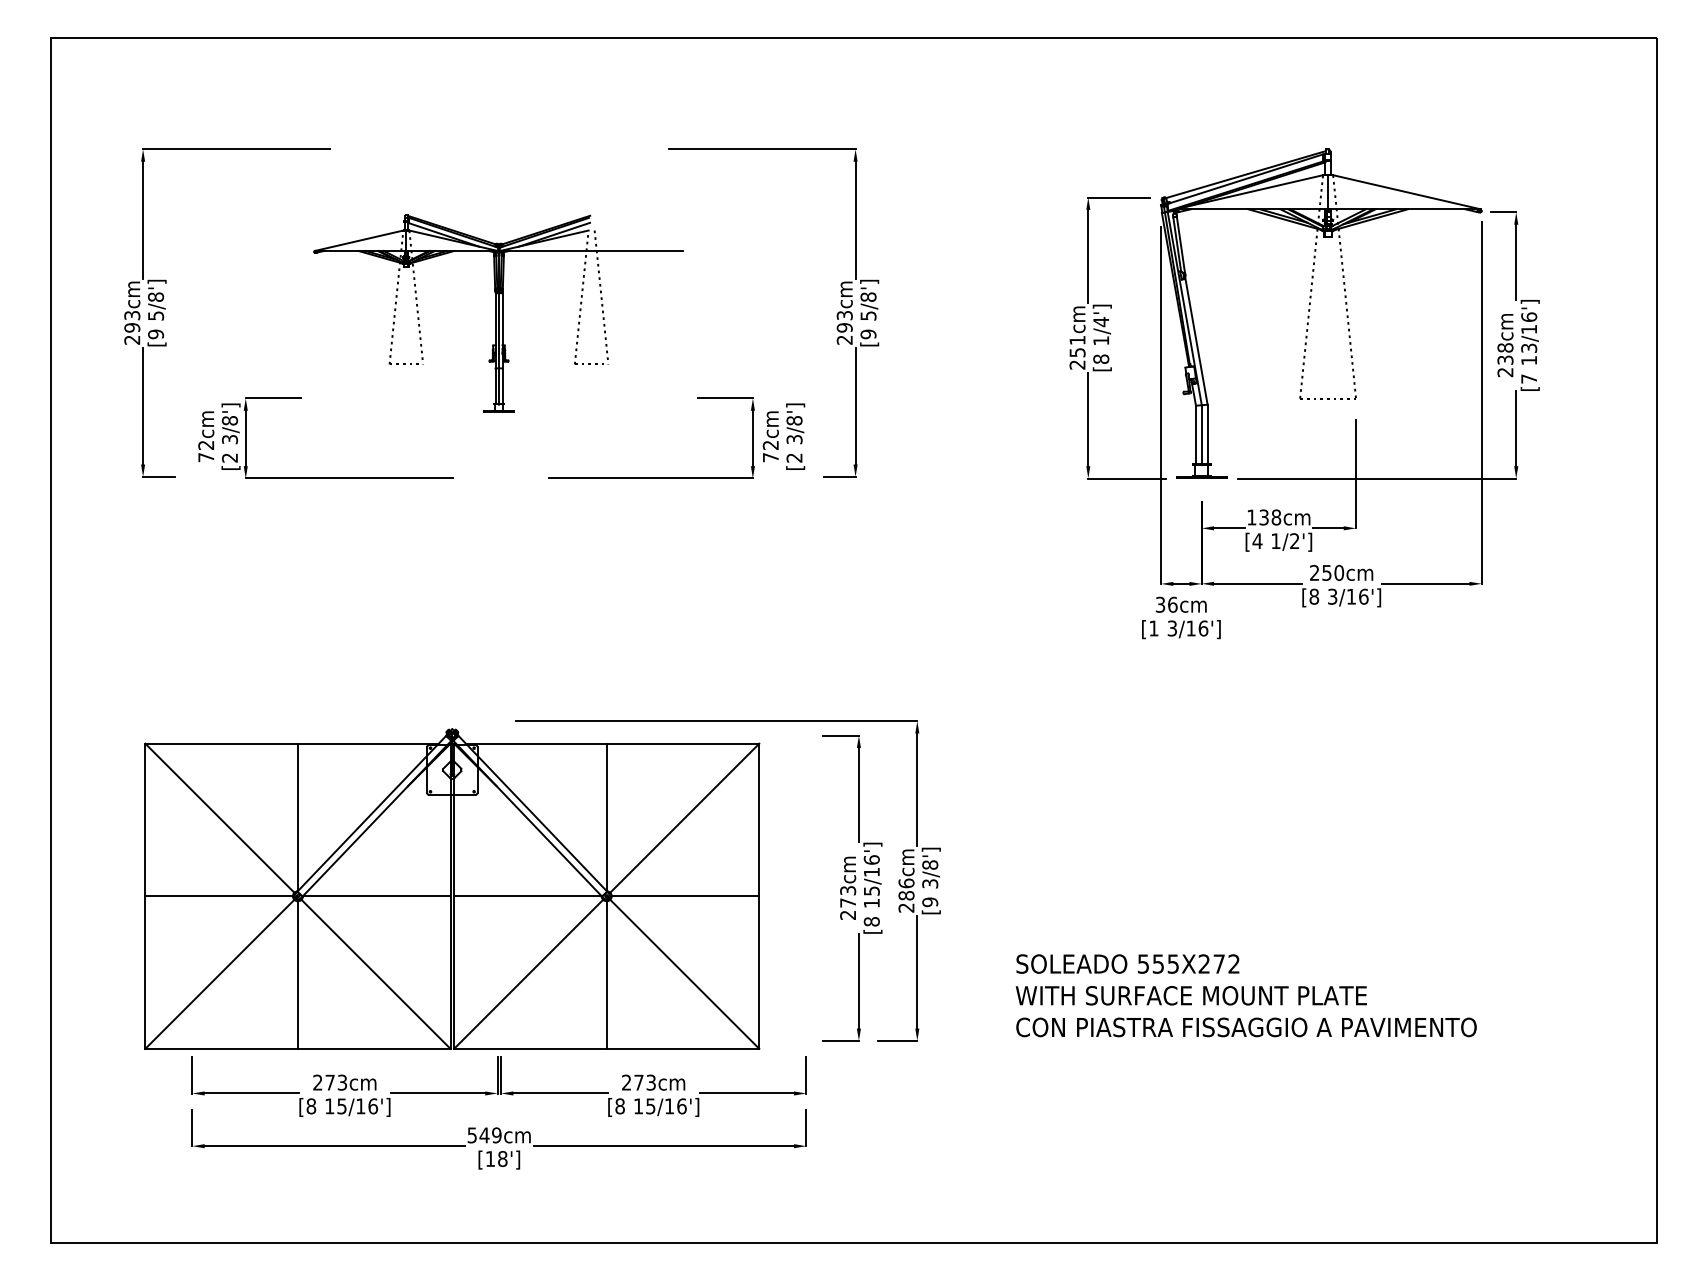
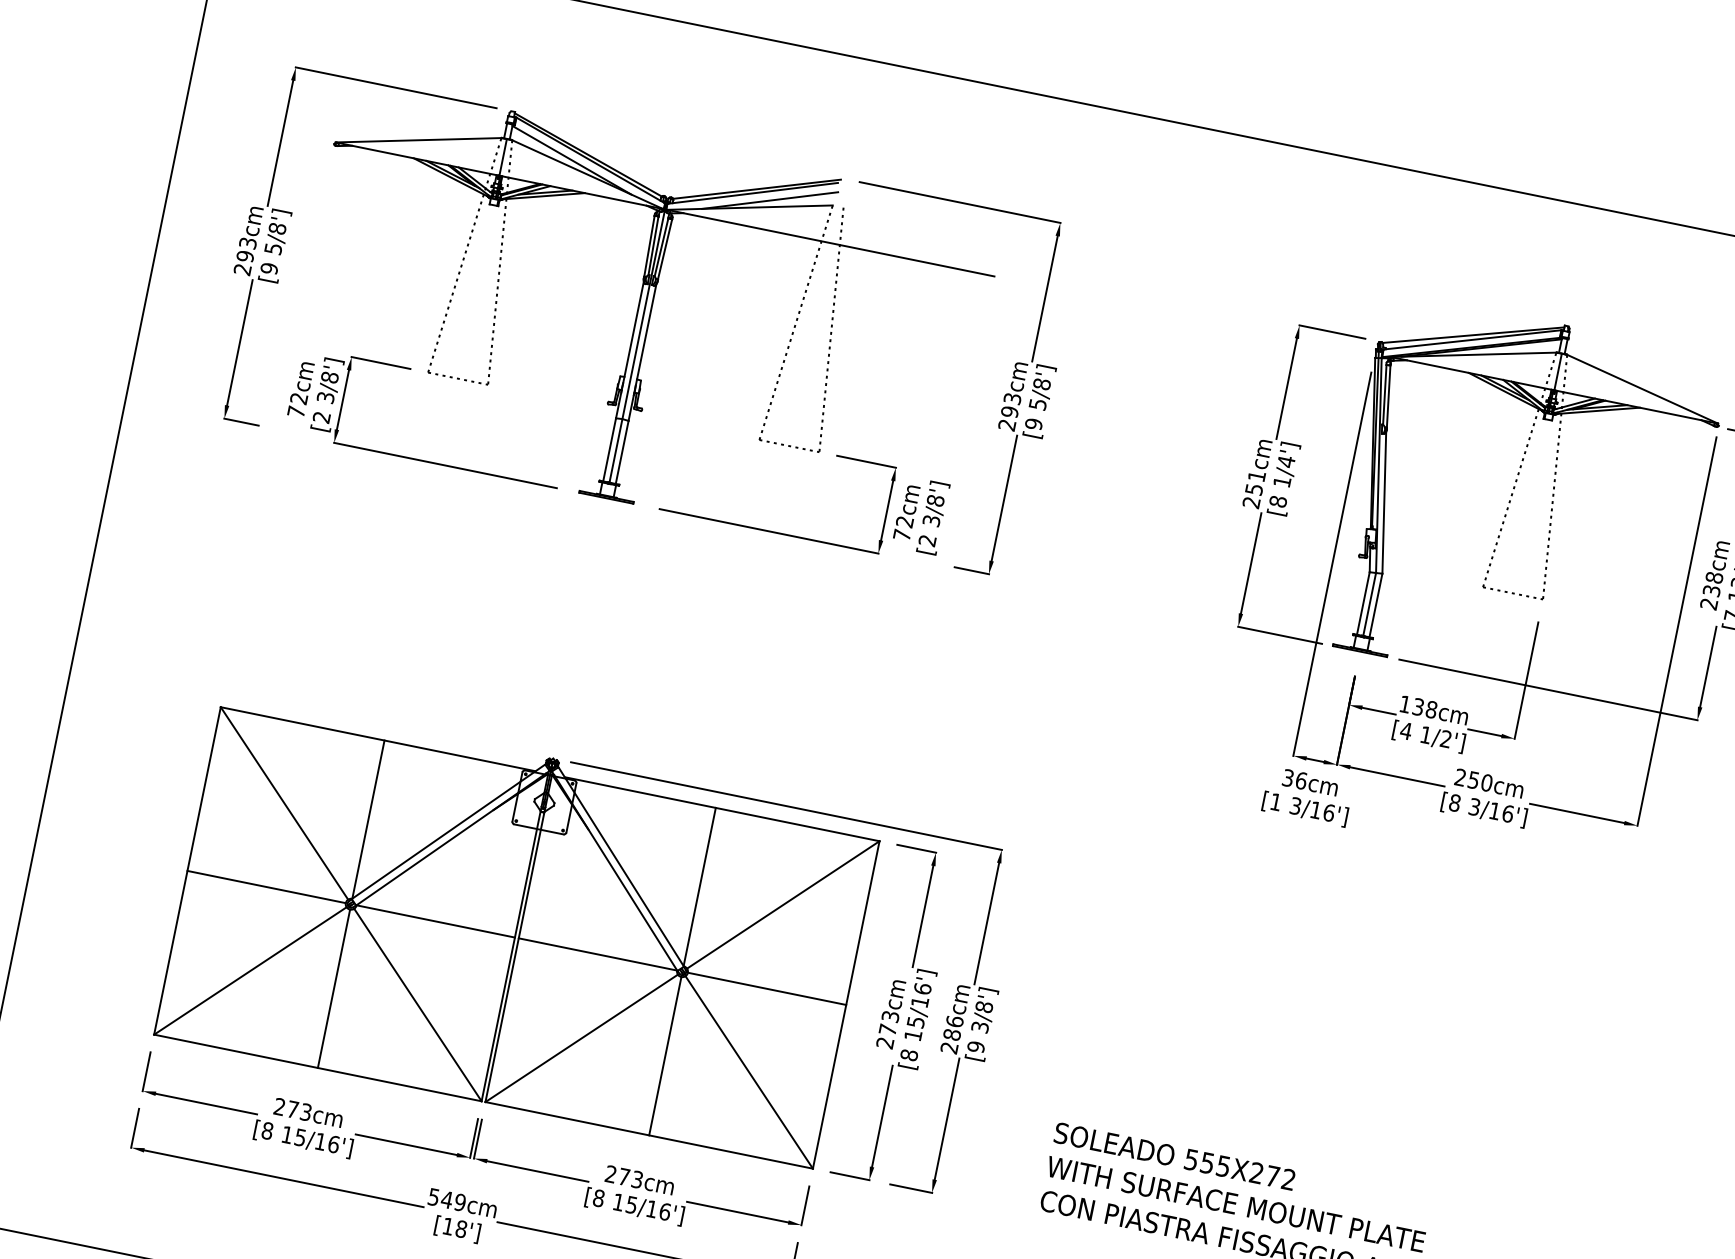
part: (498, 313) -> (641, 321), size x1.67
part: (452, 888) -> (518, 929), moved

